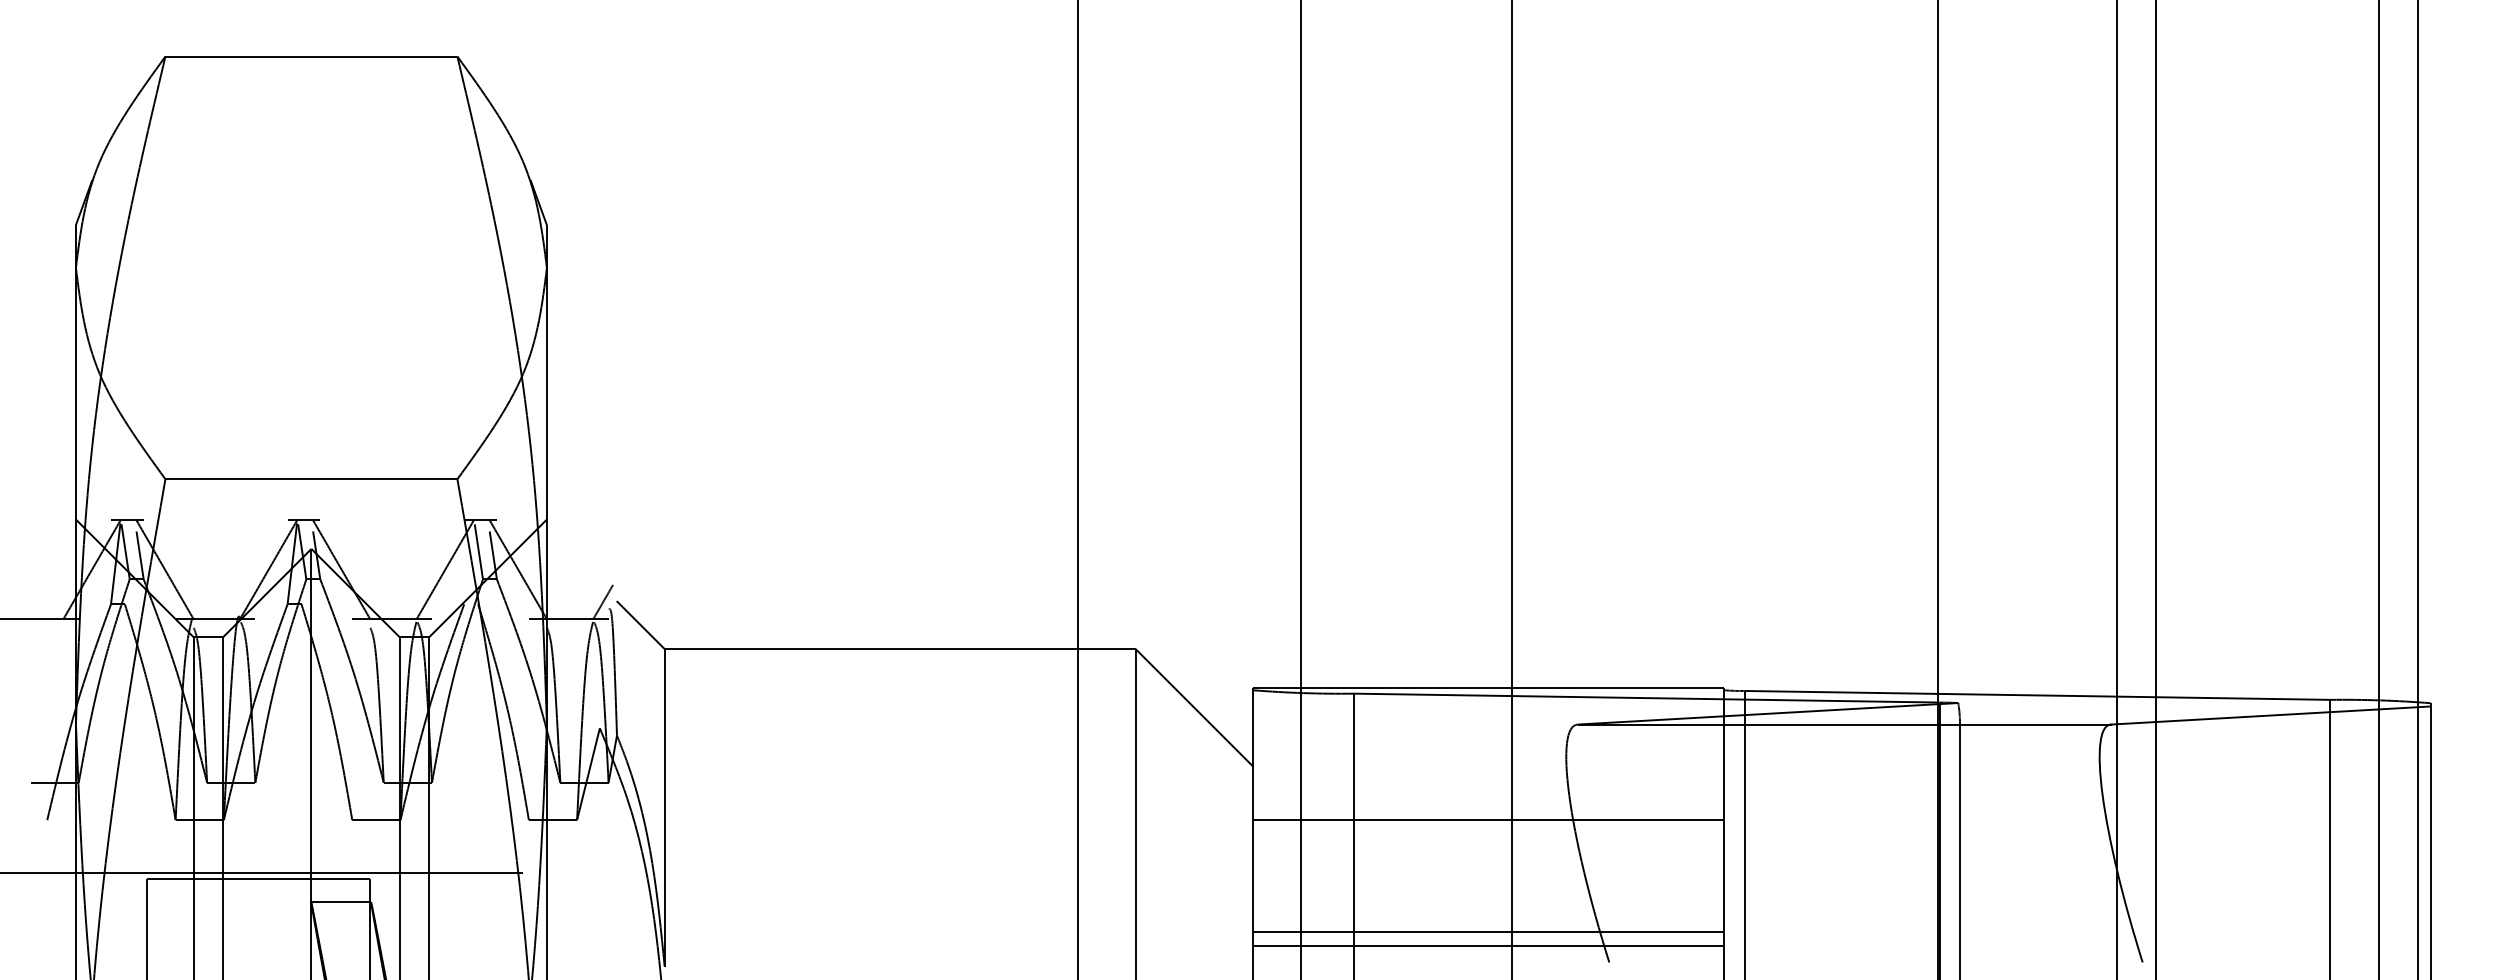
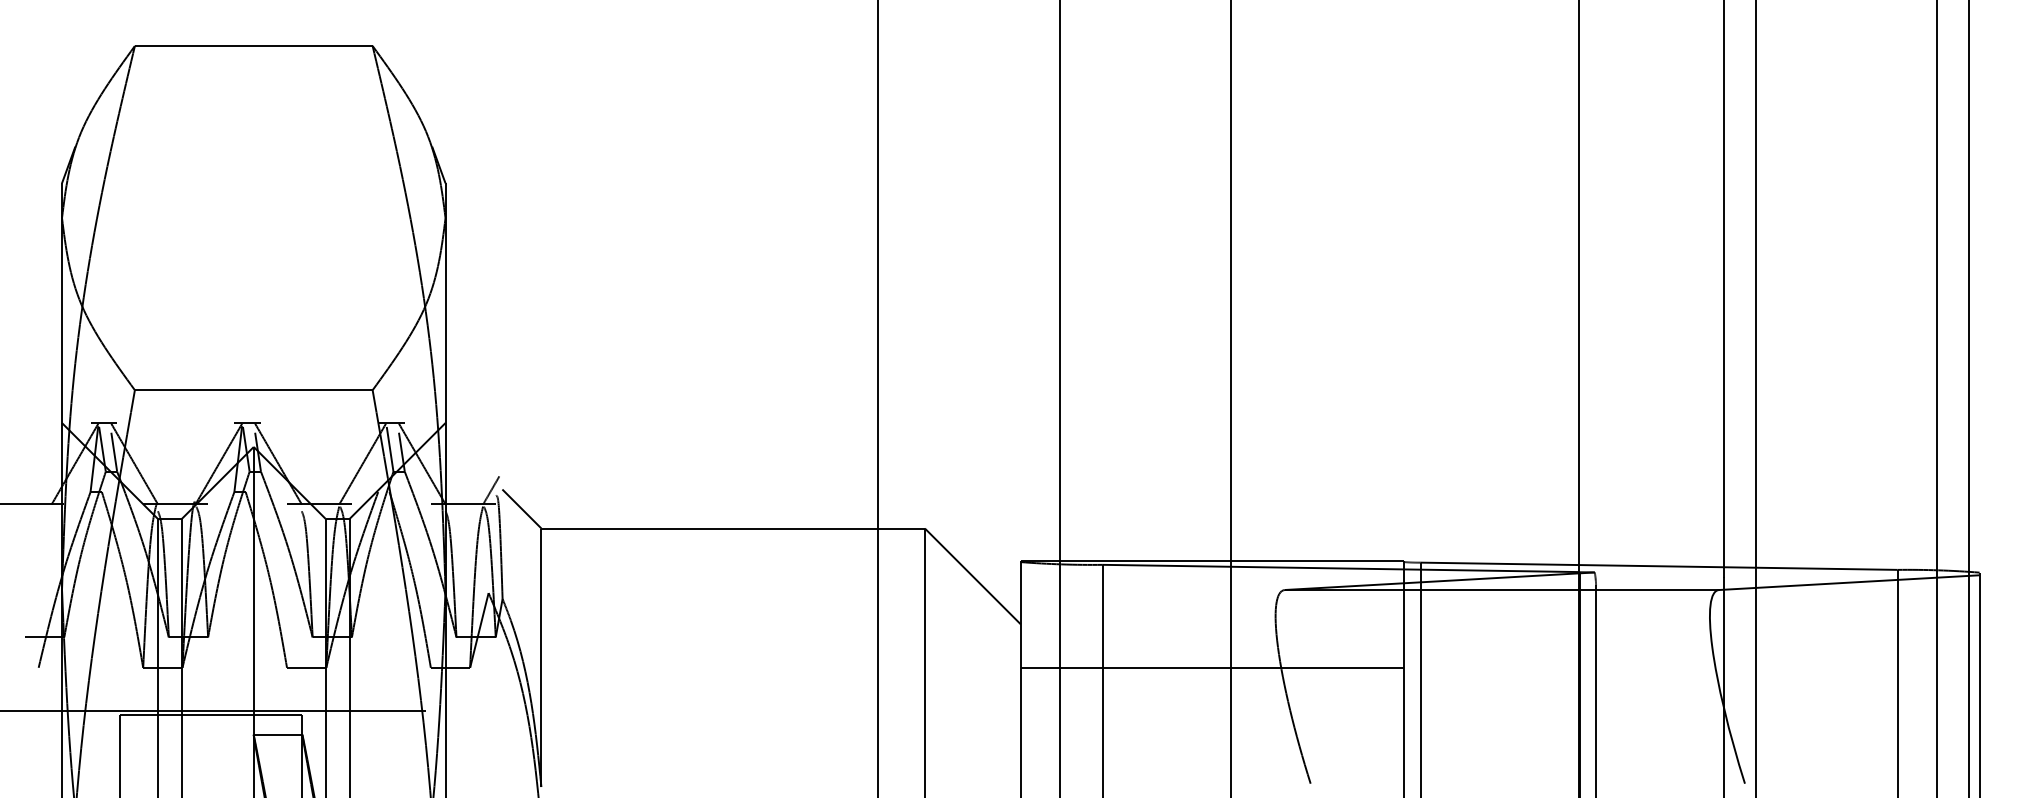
line: (1488, 932) -> (1212, 759), removed
line: (1488, 945) -> (1212, 769), removed

